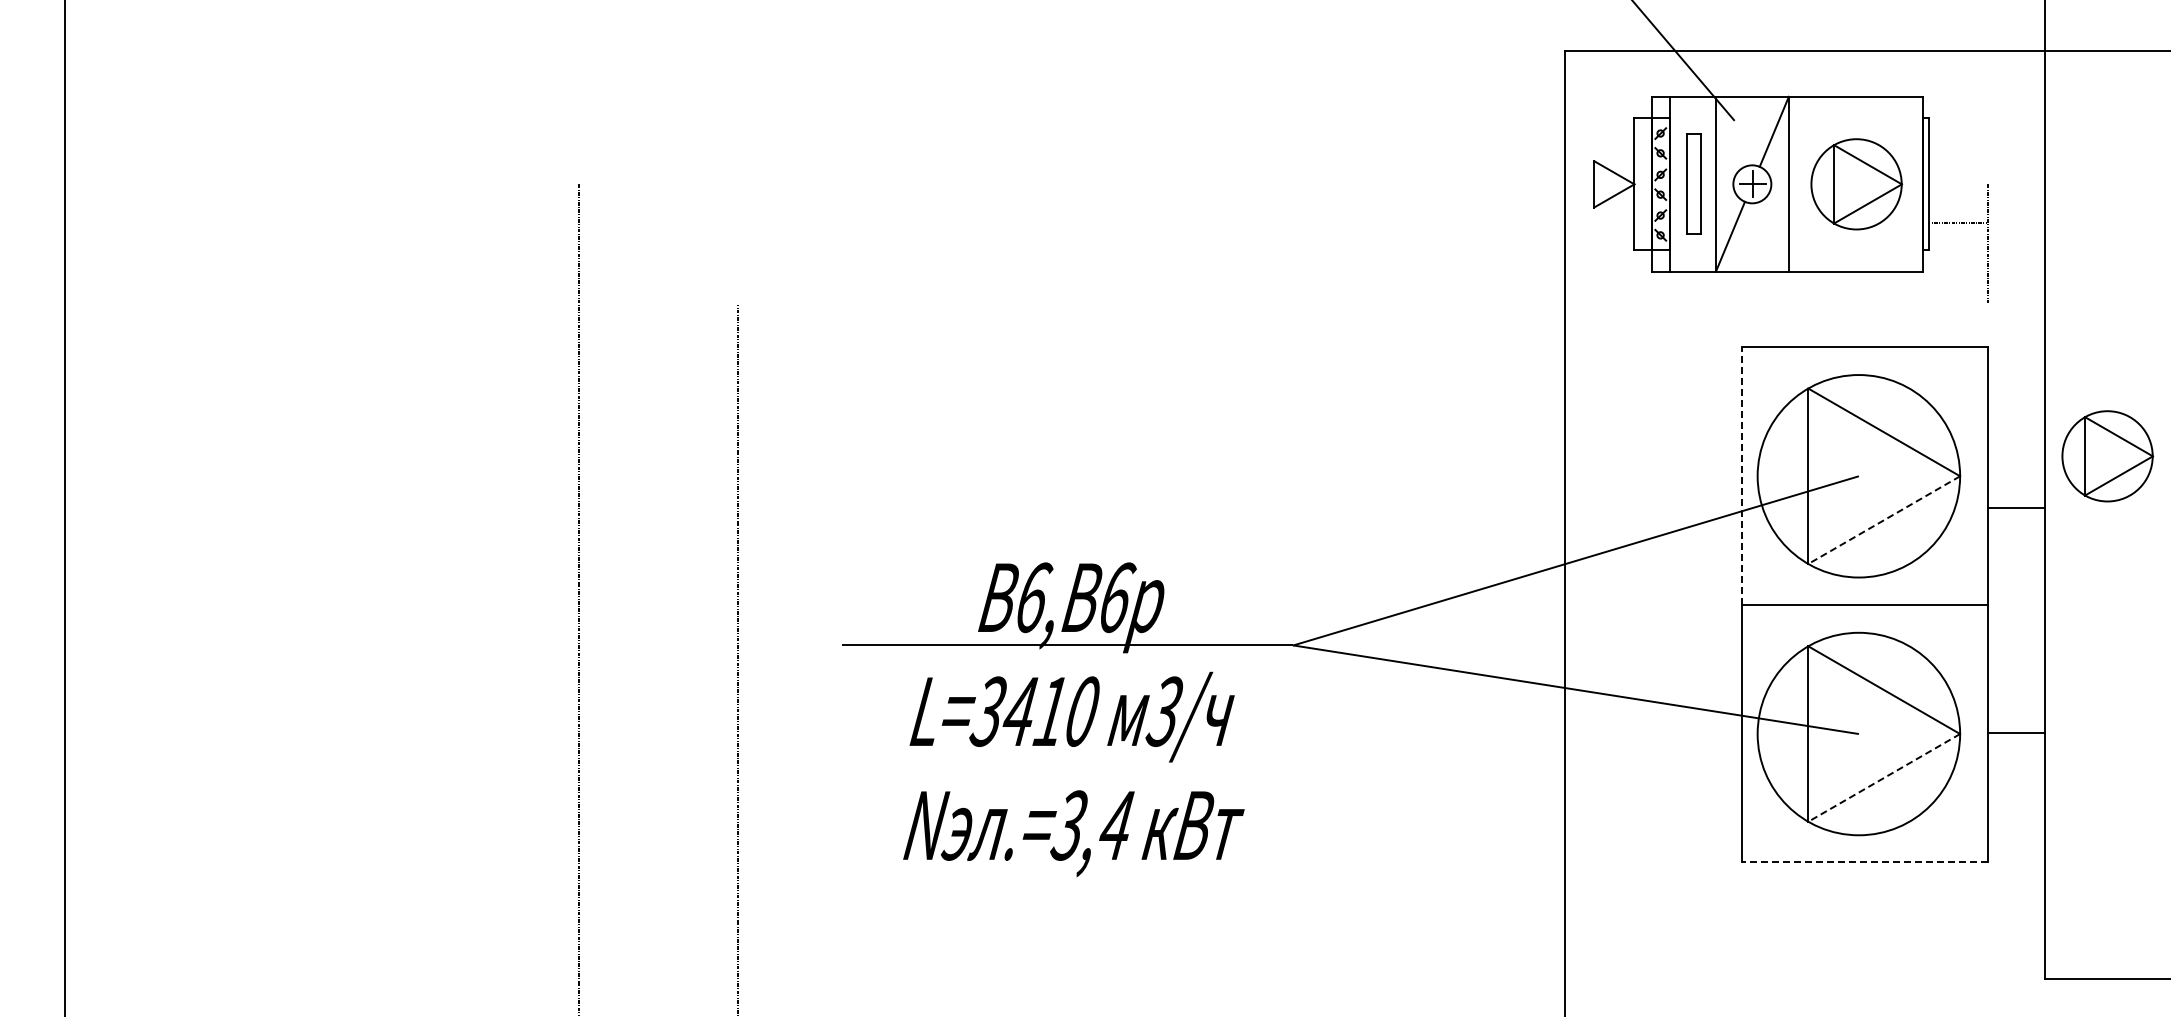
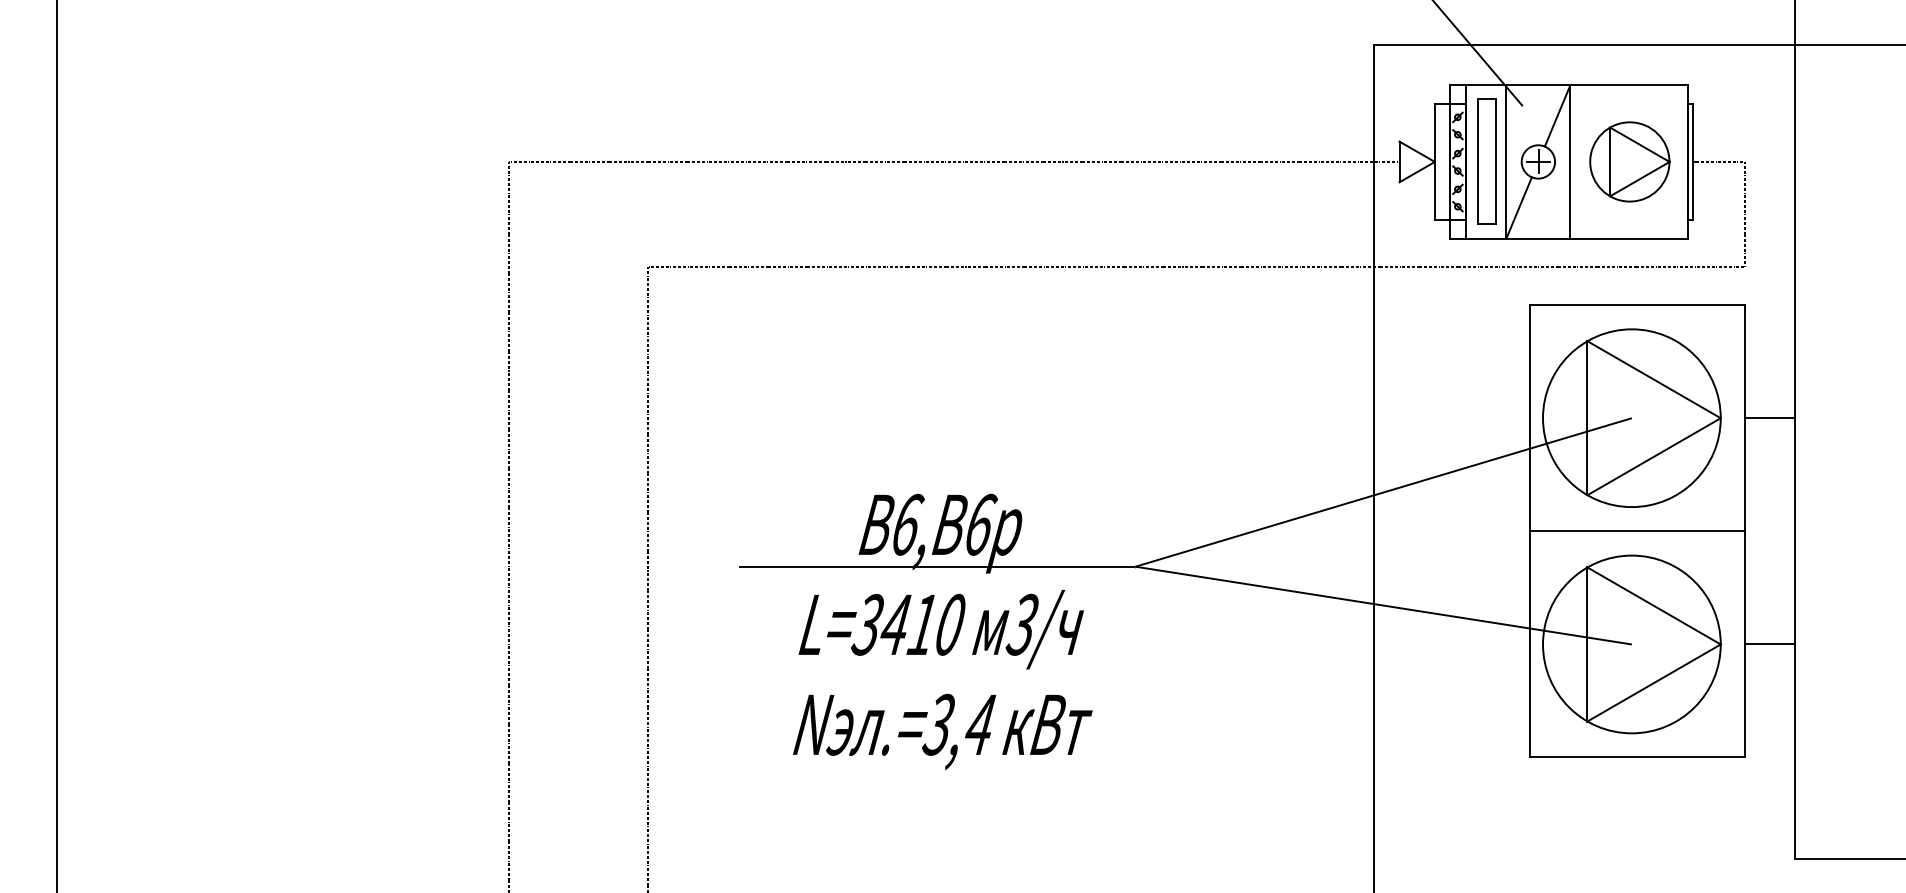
part: (1693, 183) -> (1486, 161), size x1.43
line: (1086, 184) -> (953, 162), added
line: (1957, 223) -> (1718, 162), moved
line: (1362, 303) -> (1196, 266), added
part: (2107, 456) -> (1850, 400), removed
line: (1742, 475) -> (1529, 417), dashed -> solid
line: (2015, 507) -> (1769, 417), moved
line: (1884, 520) -> (1654, 457), dashed -> solid
line: (1884, 777) -> (1654, 682), dashed -> solid
line: (1865, 862) -> (1637, 757), dashed -> solid

